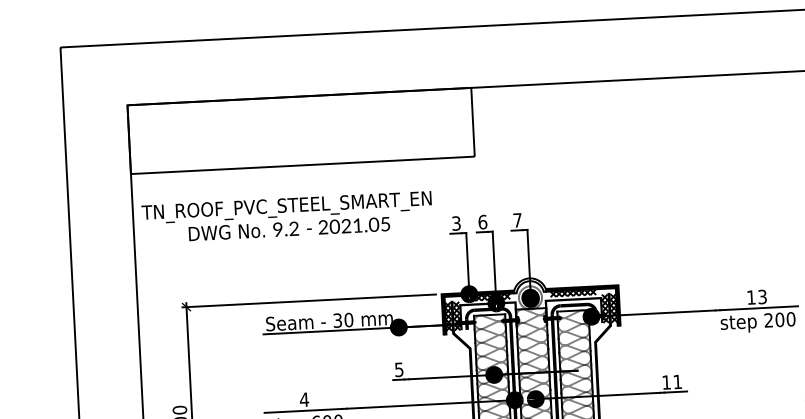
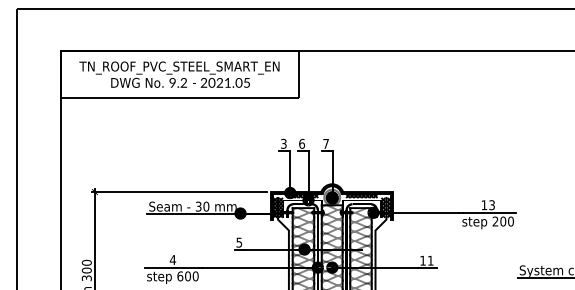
text: (287, 216) -> (179, 74), moved

